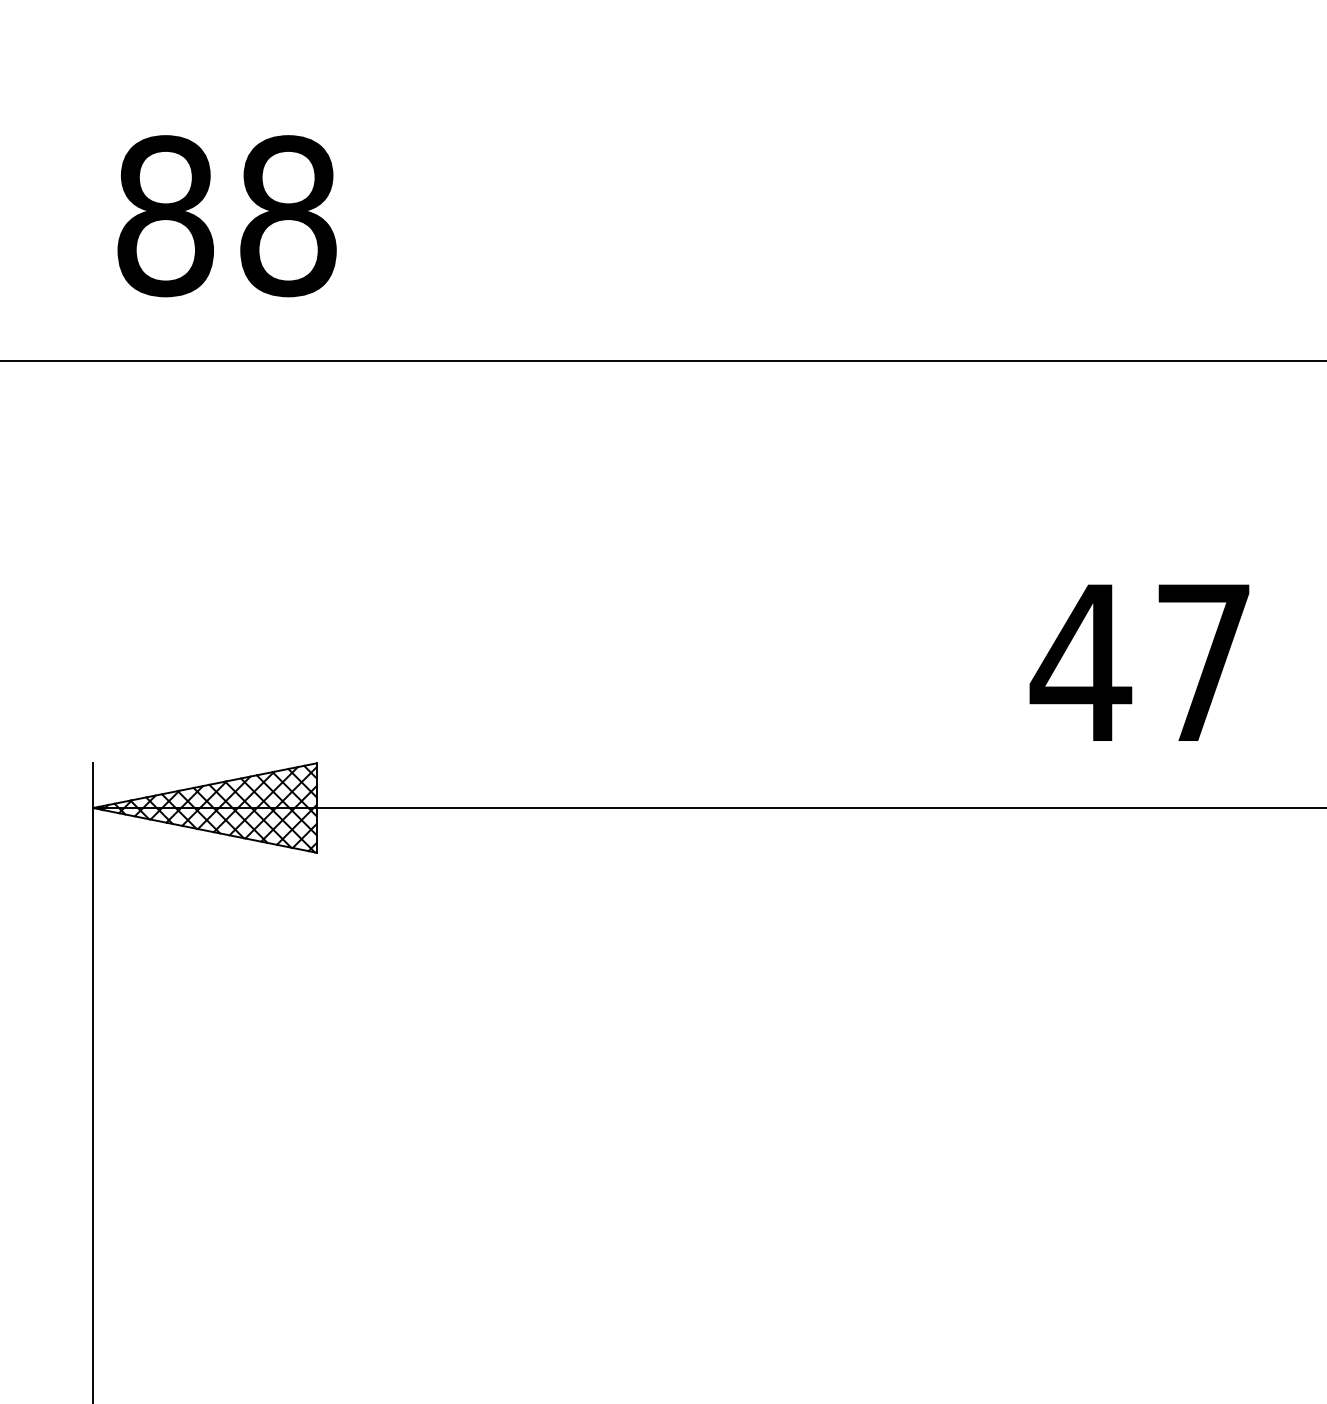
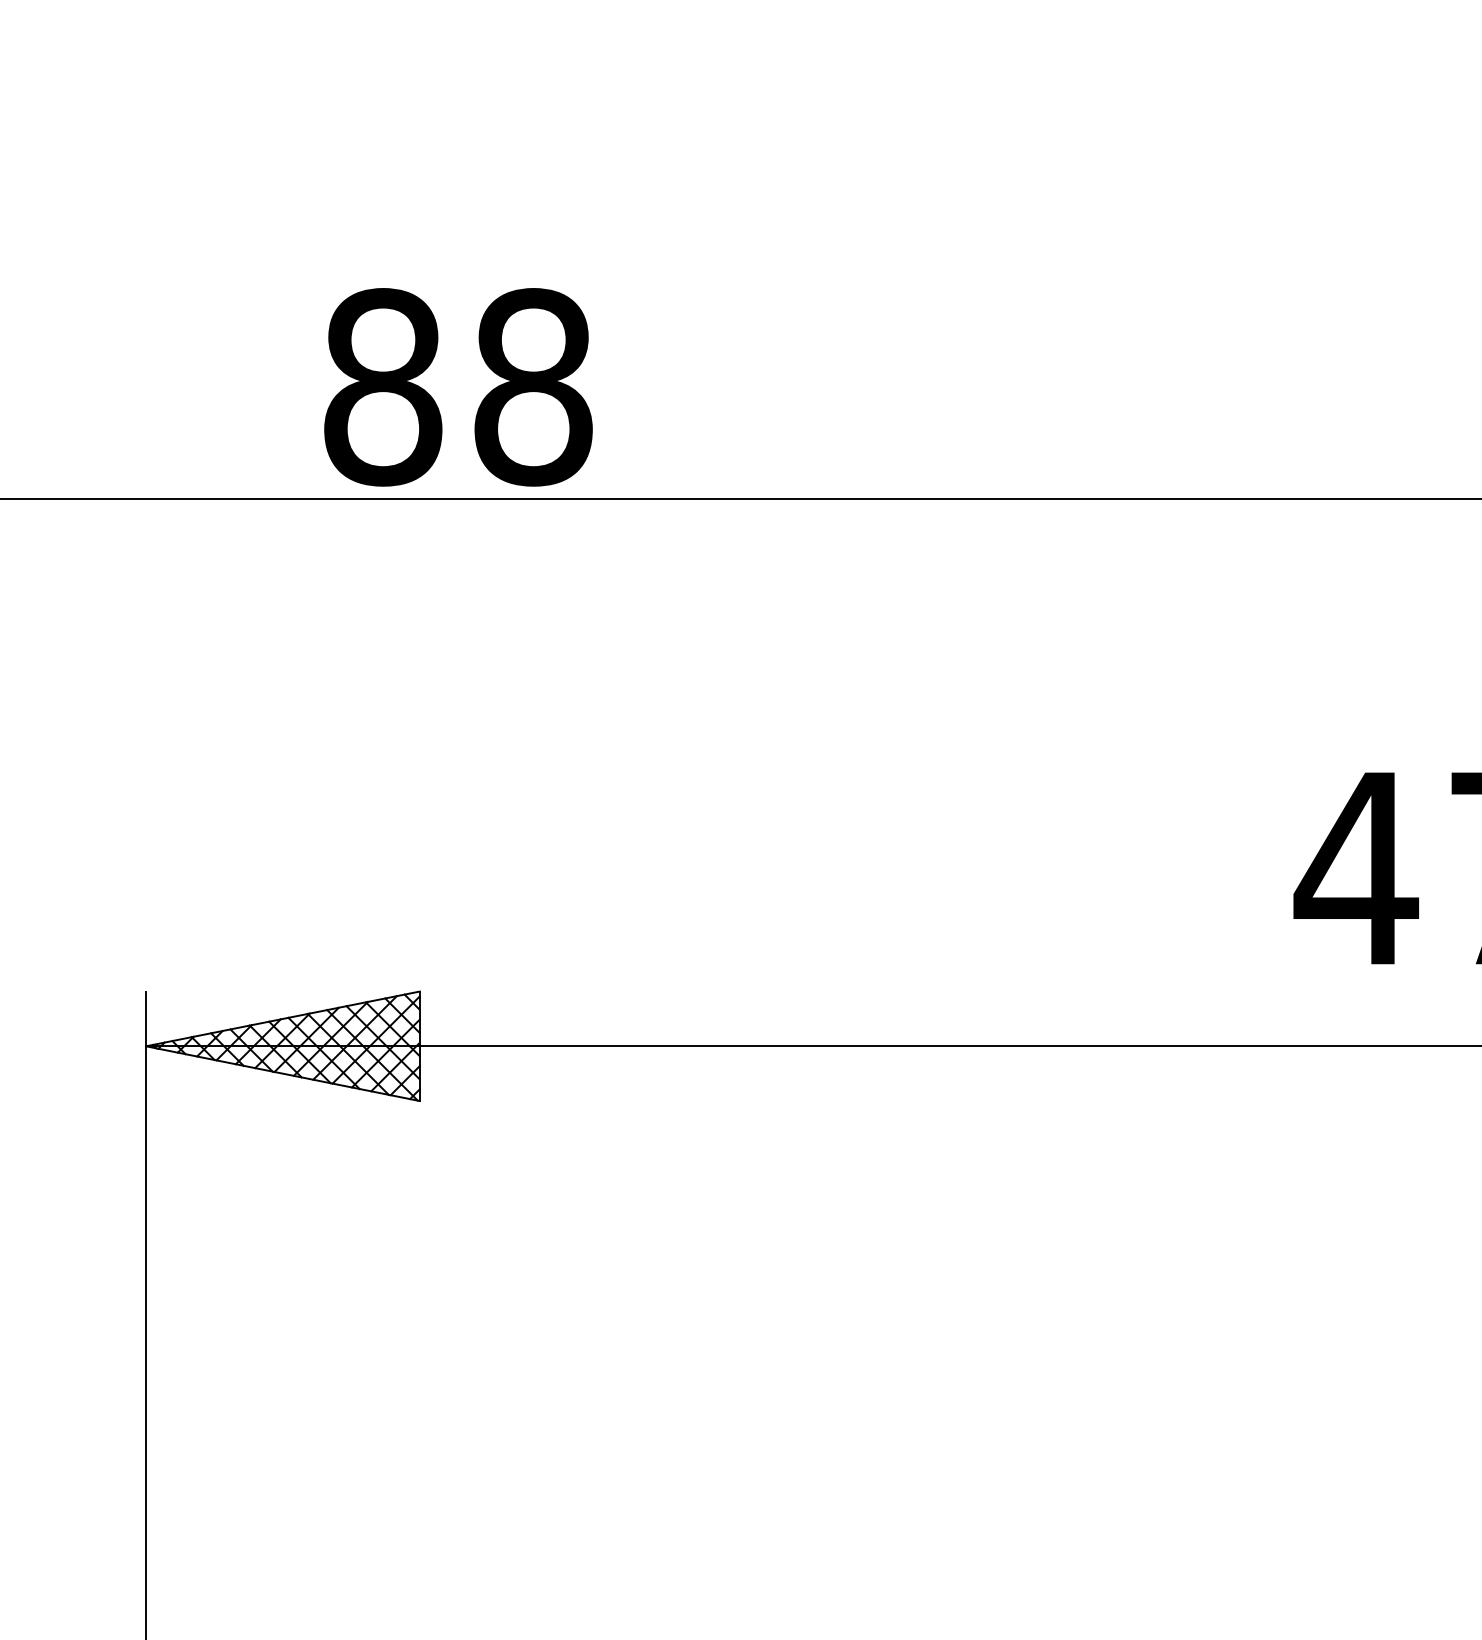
text: (226, 216) -> (457, 387), moved

